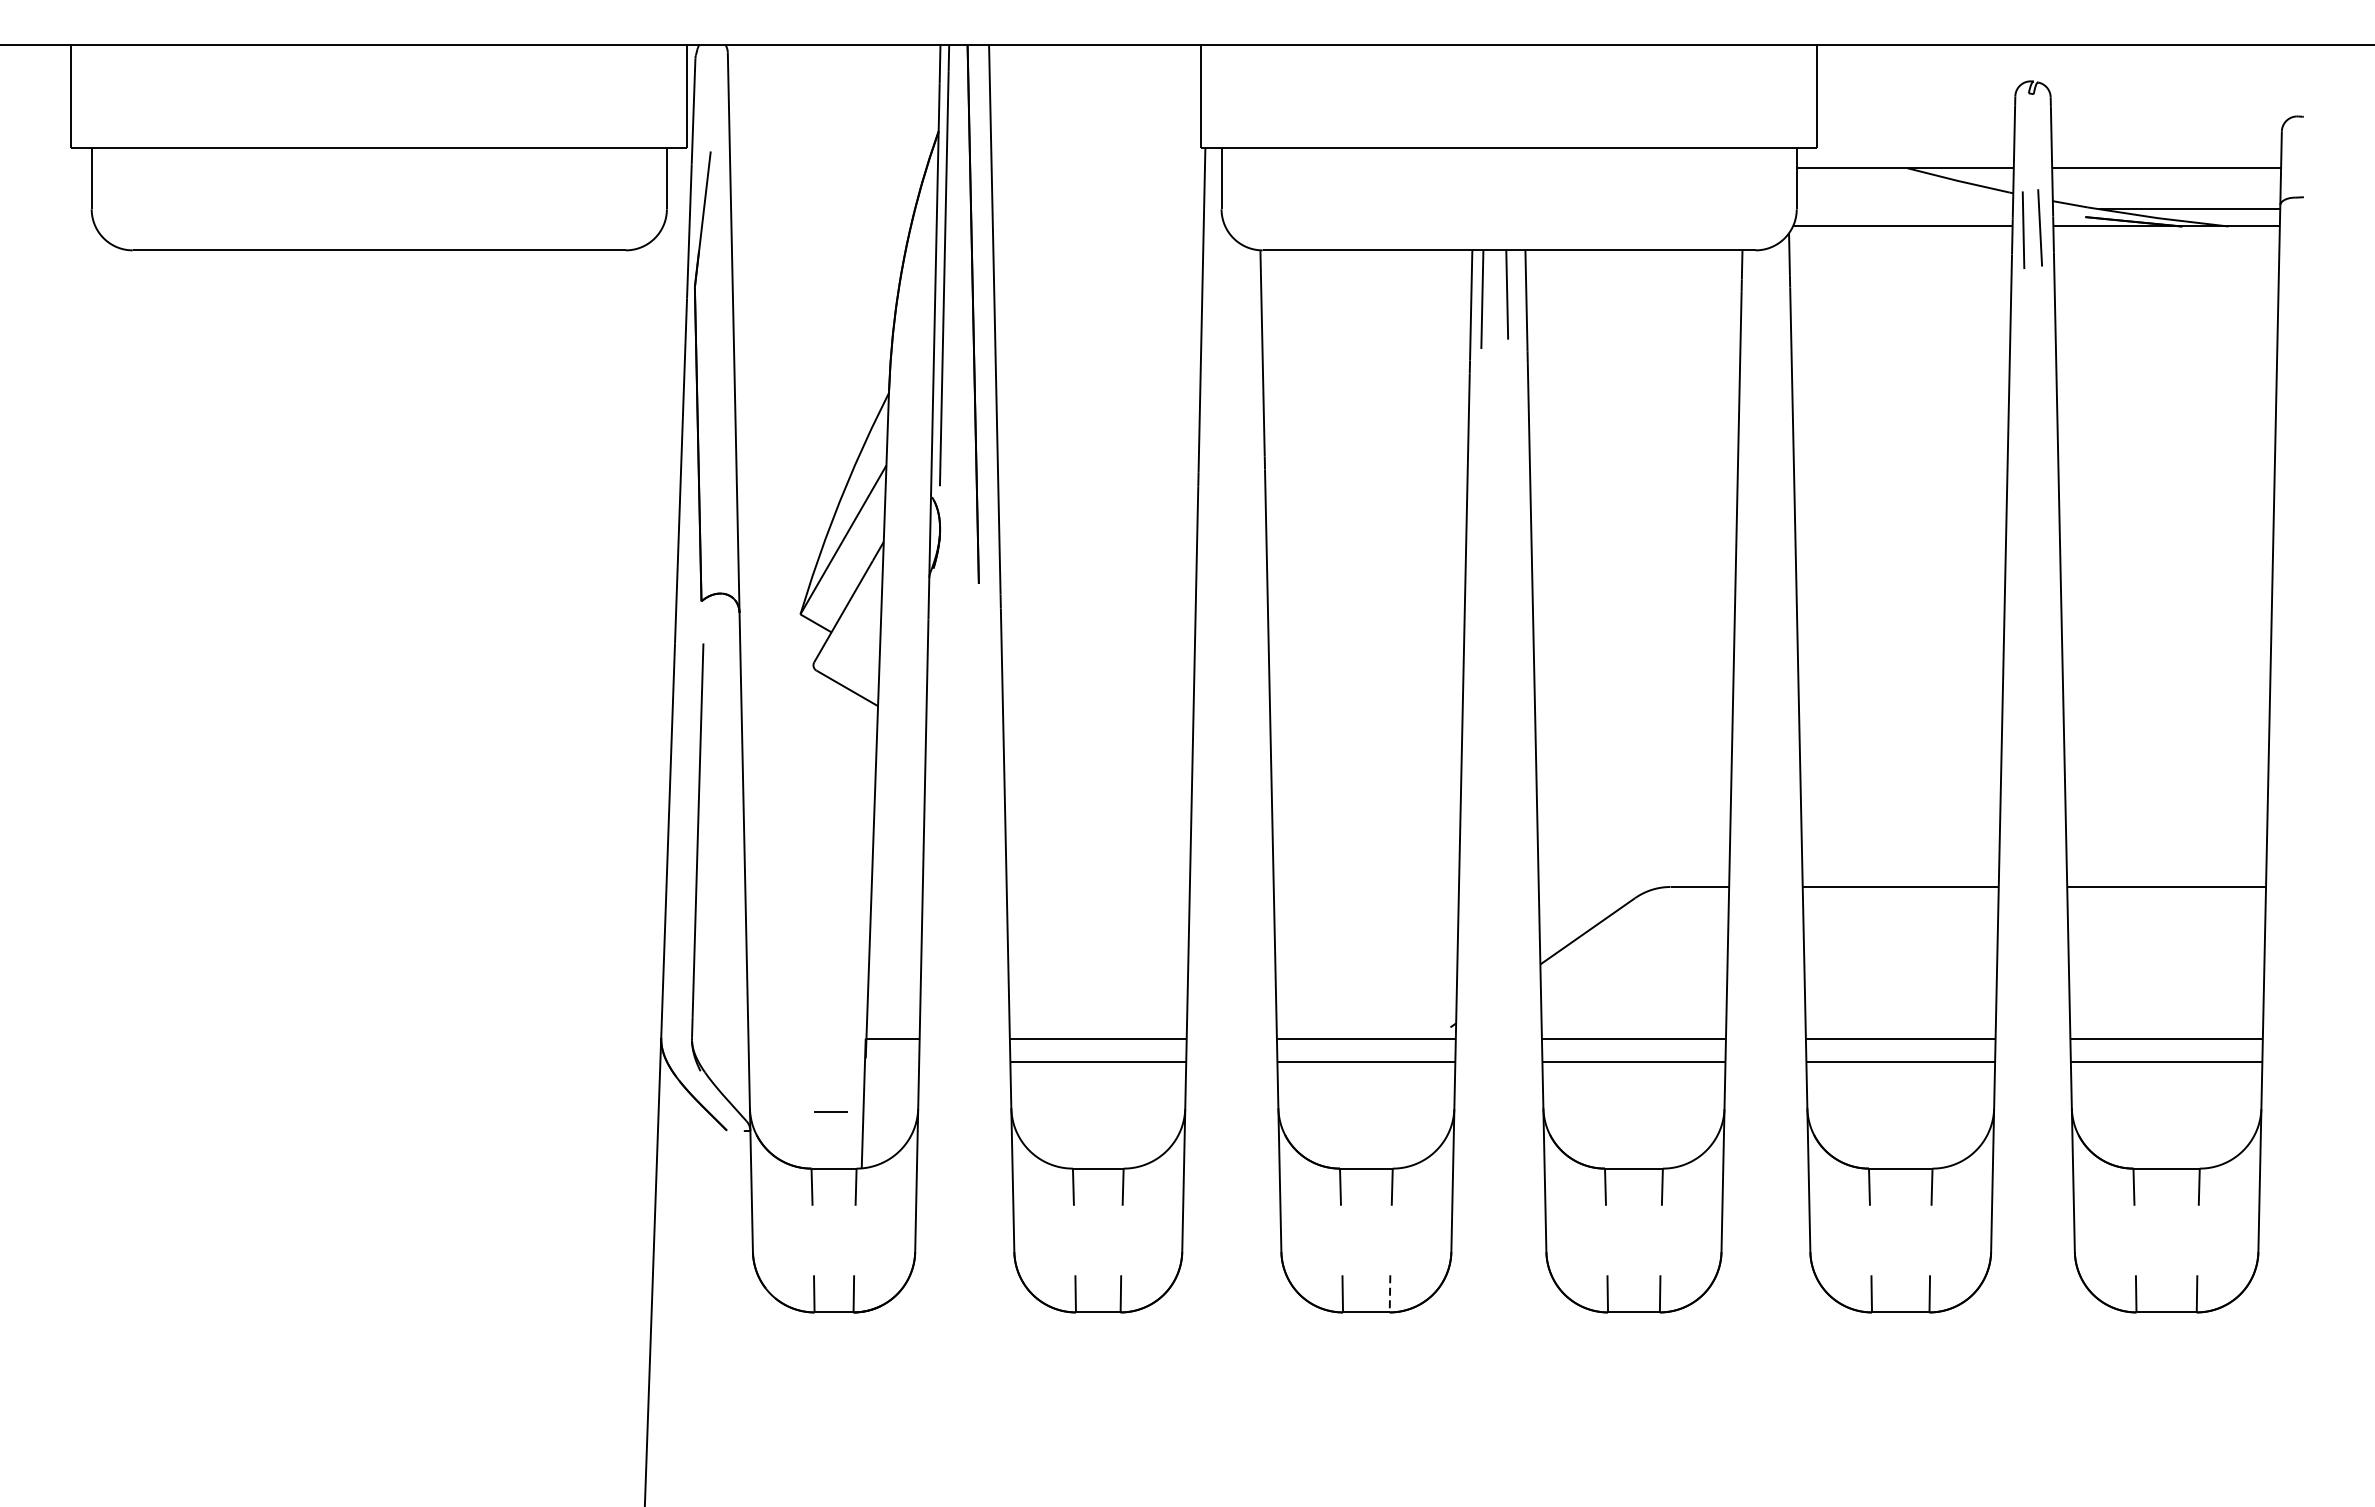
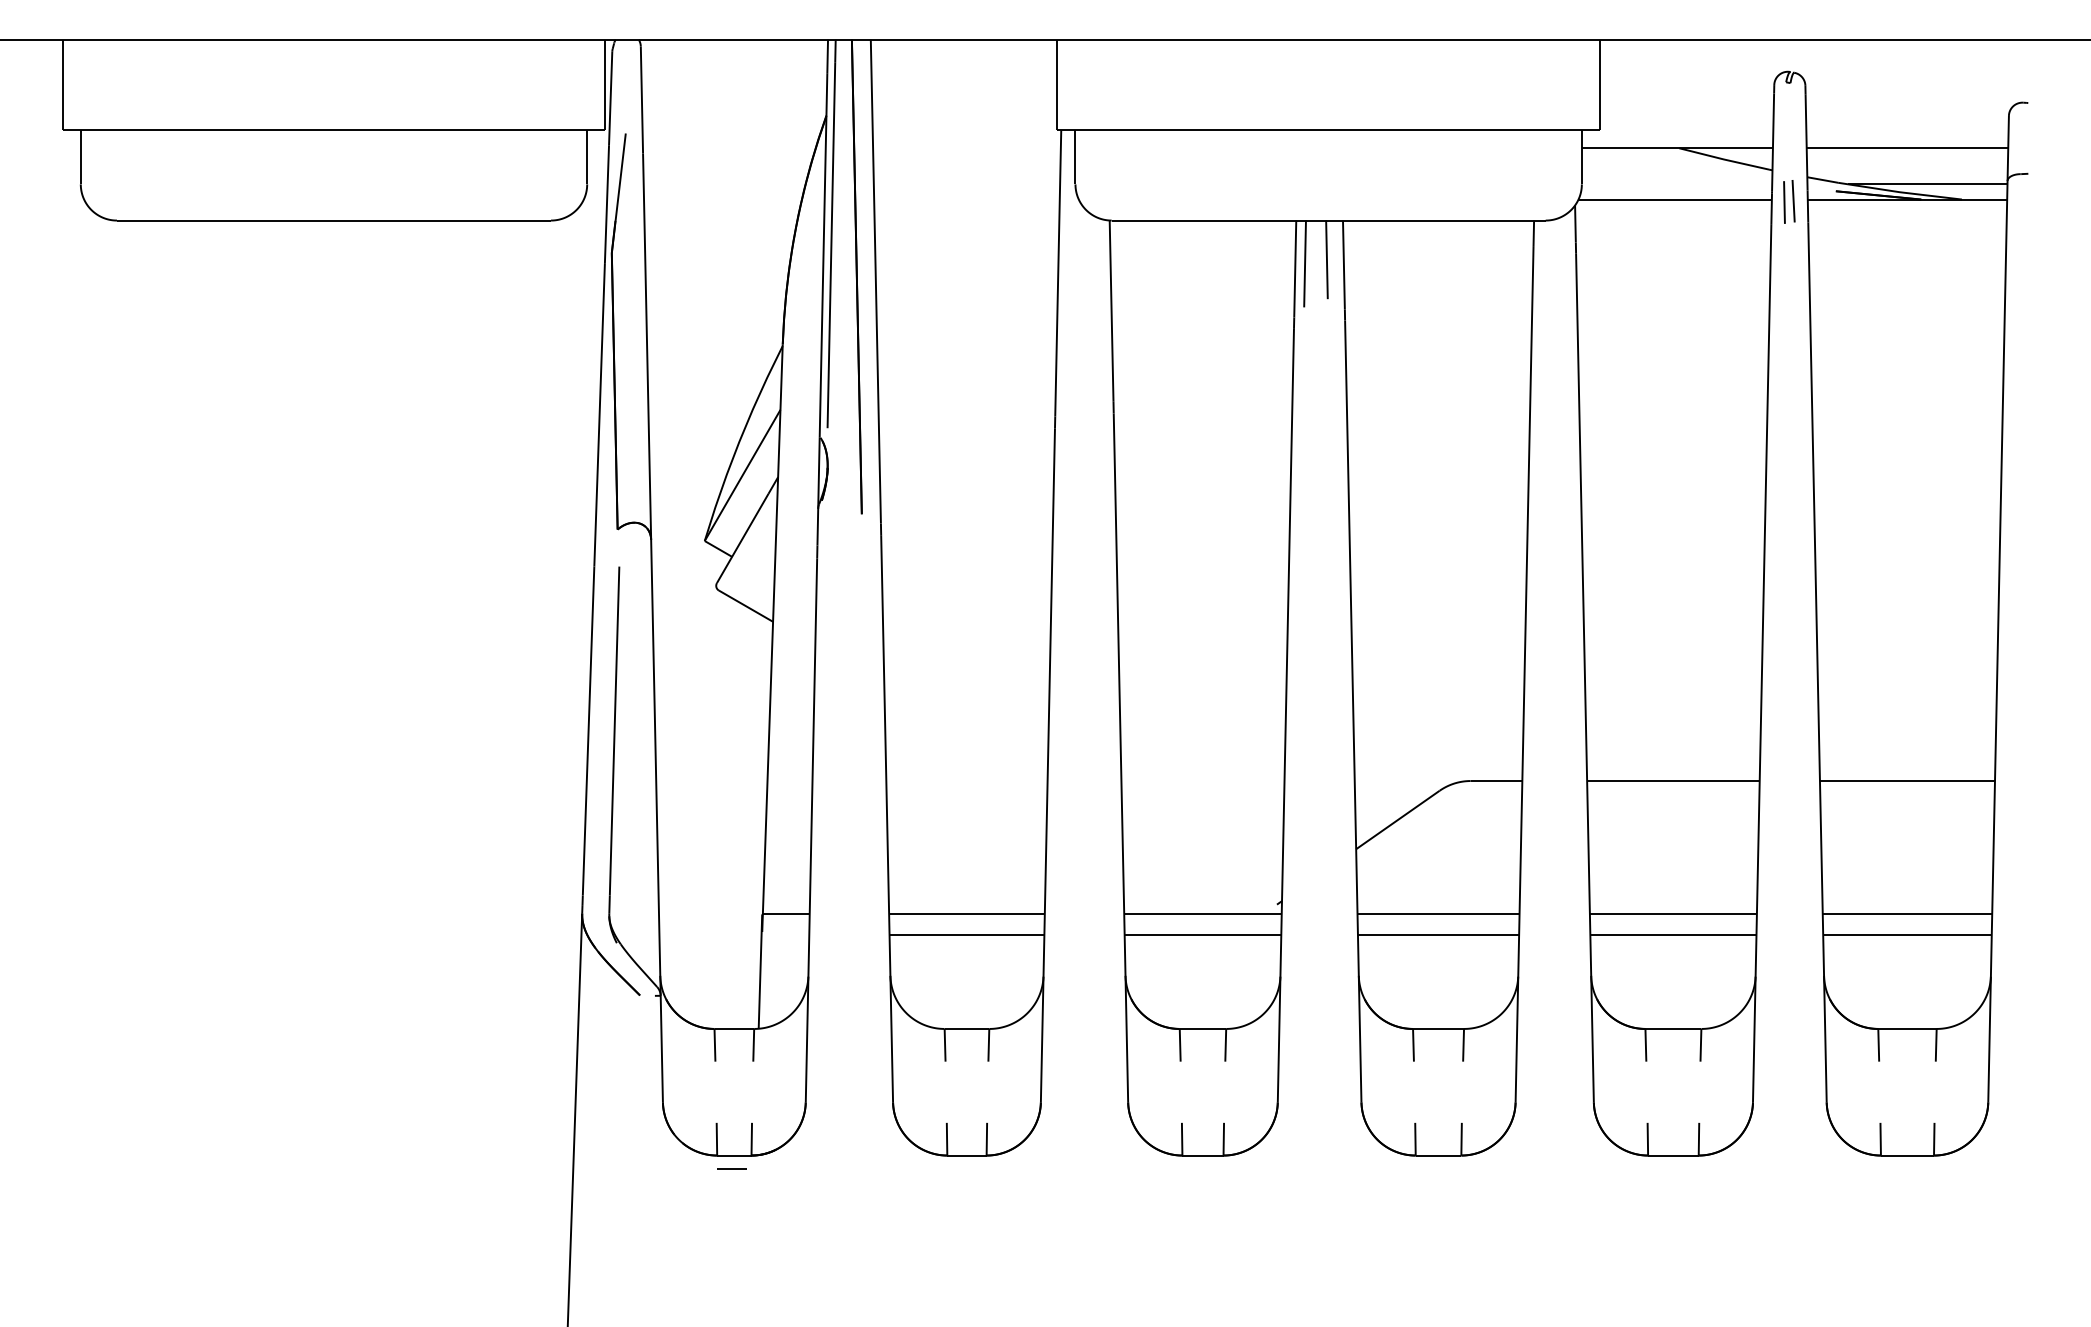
part: (2032, 228) -> (1789, 201), size x0.62
line: (830, 1111) -> (731, 1168), moved
line: (1389, 1294) -> (1223, 1139), dashed -> solid

